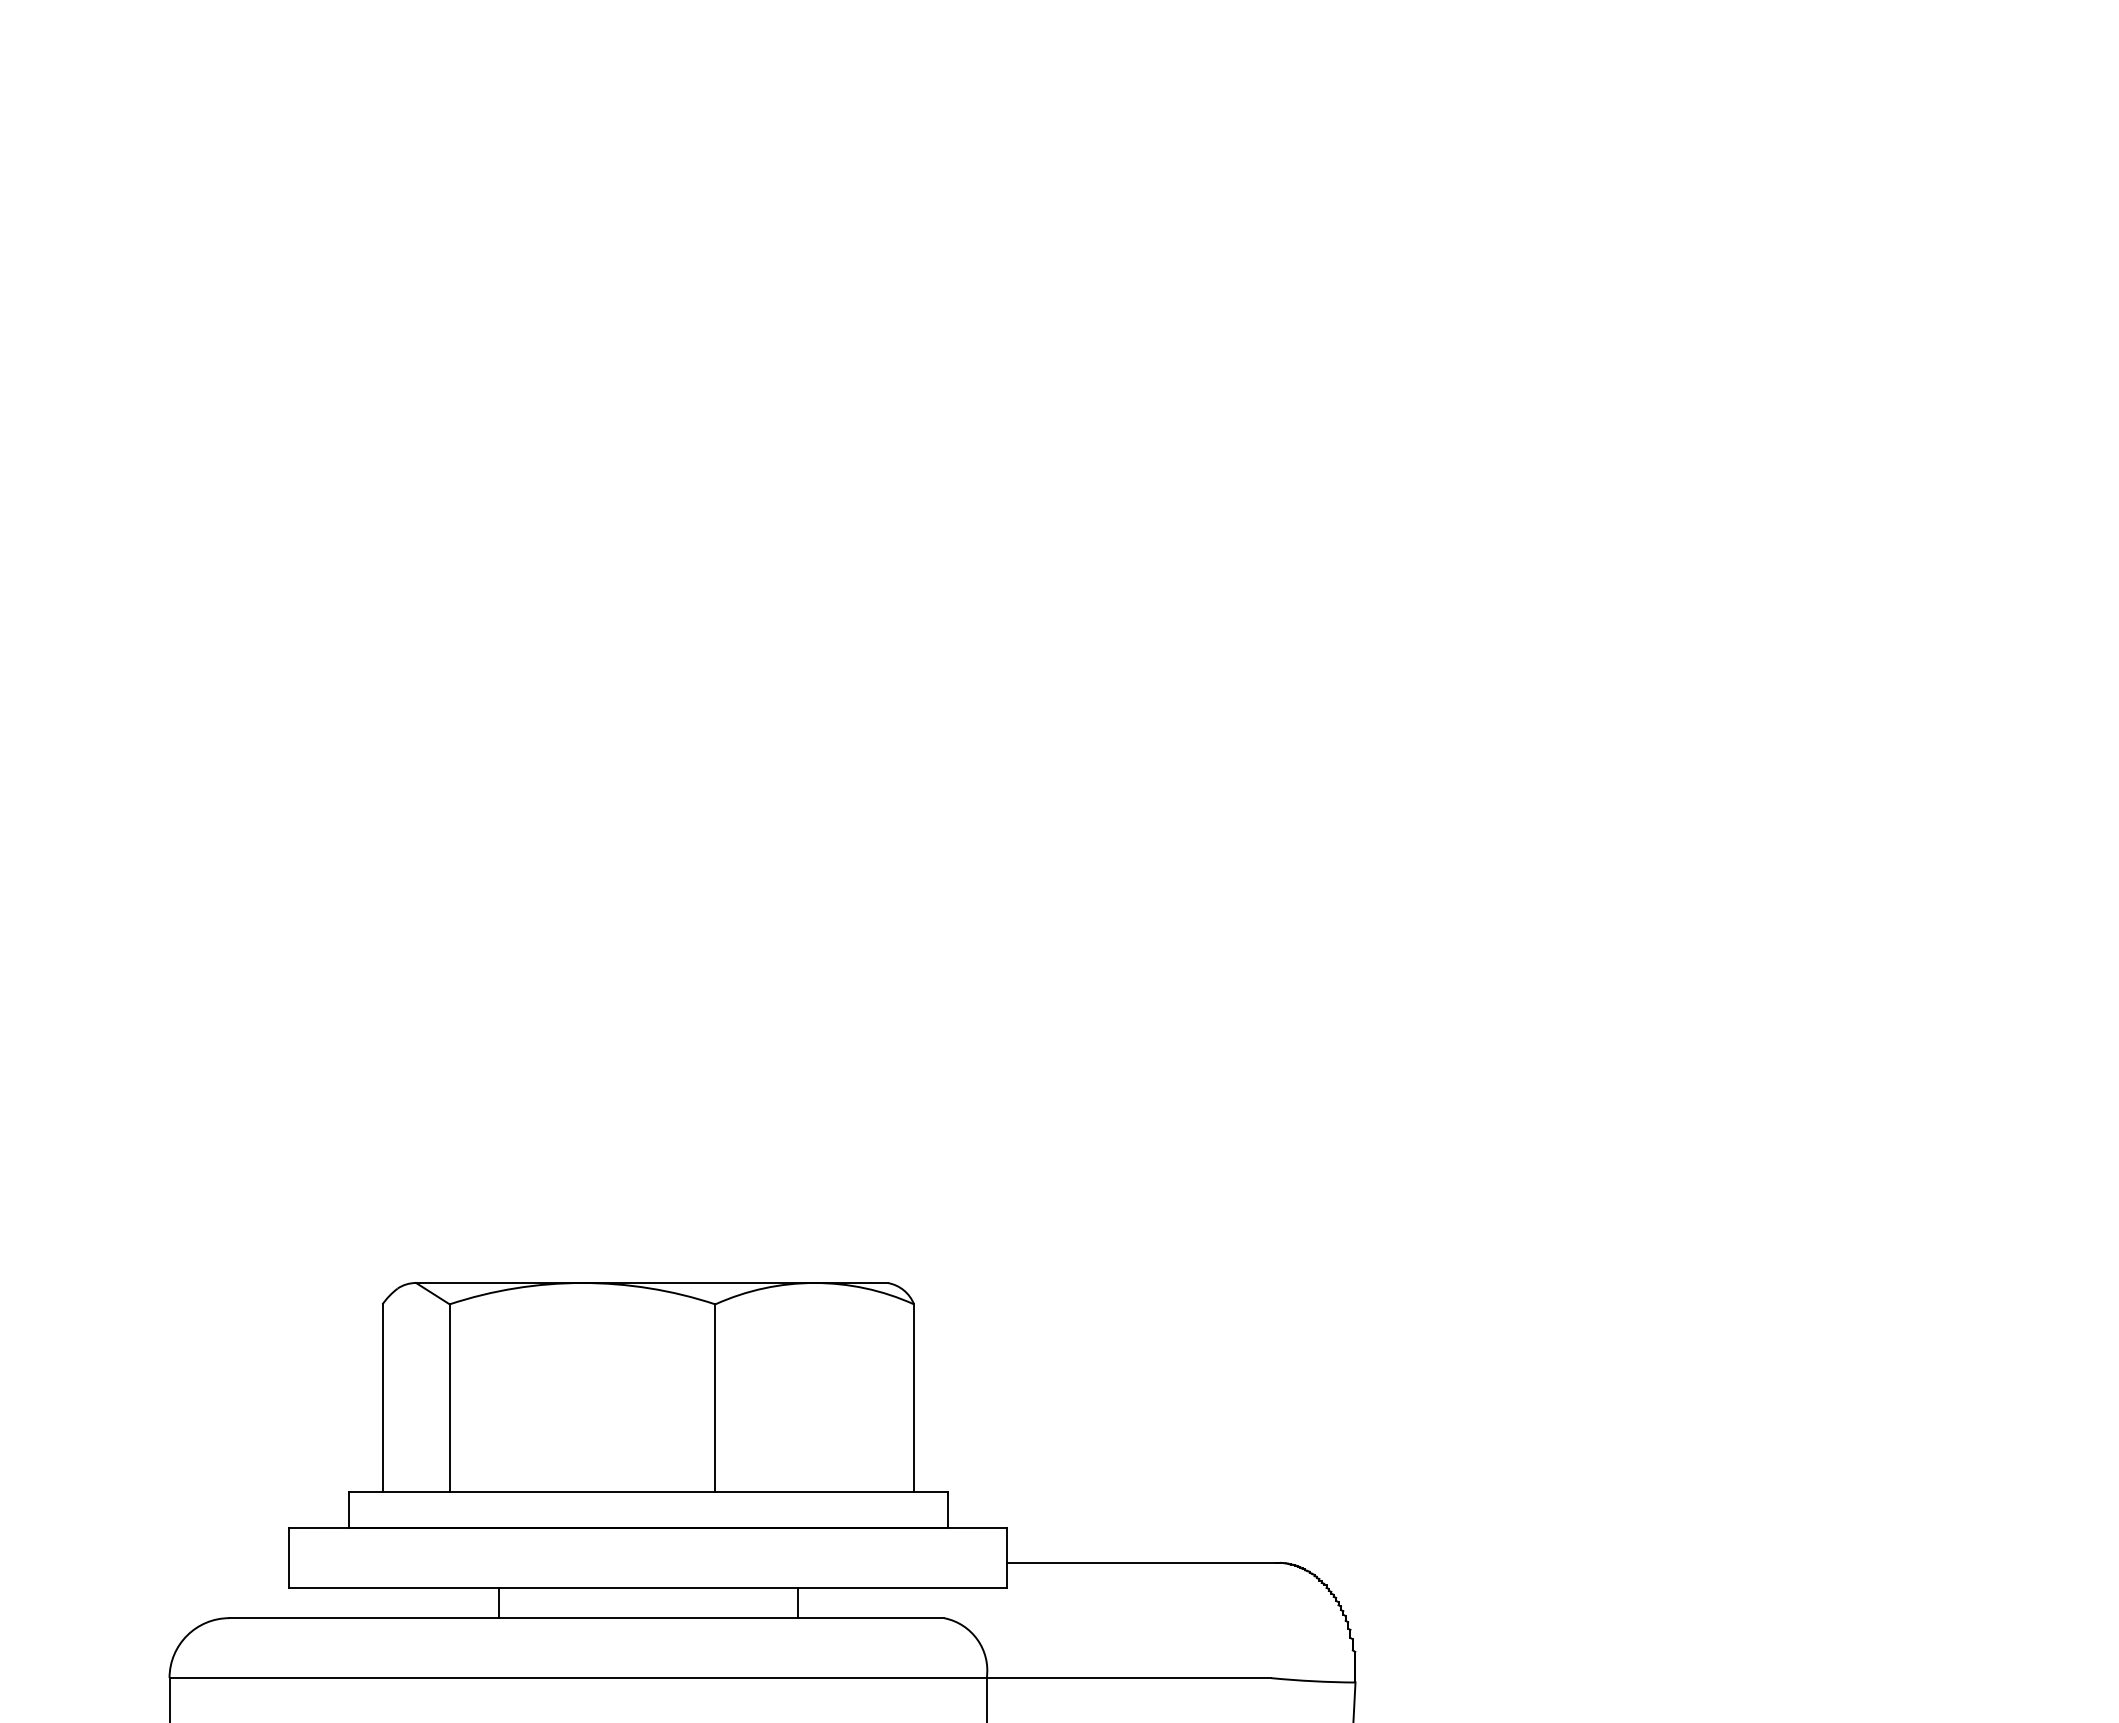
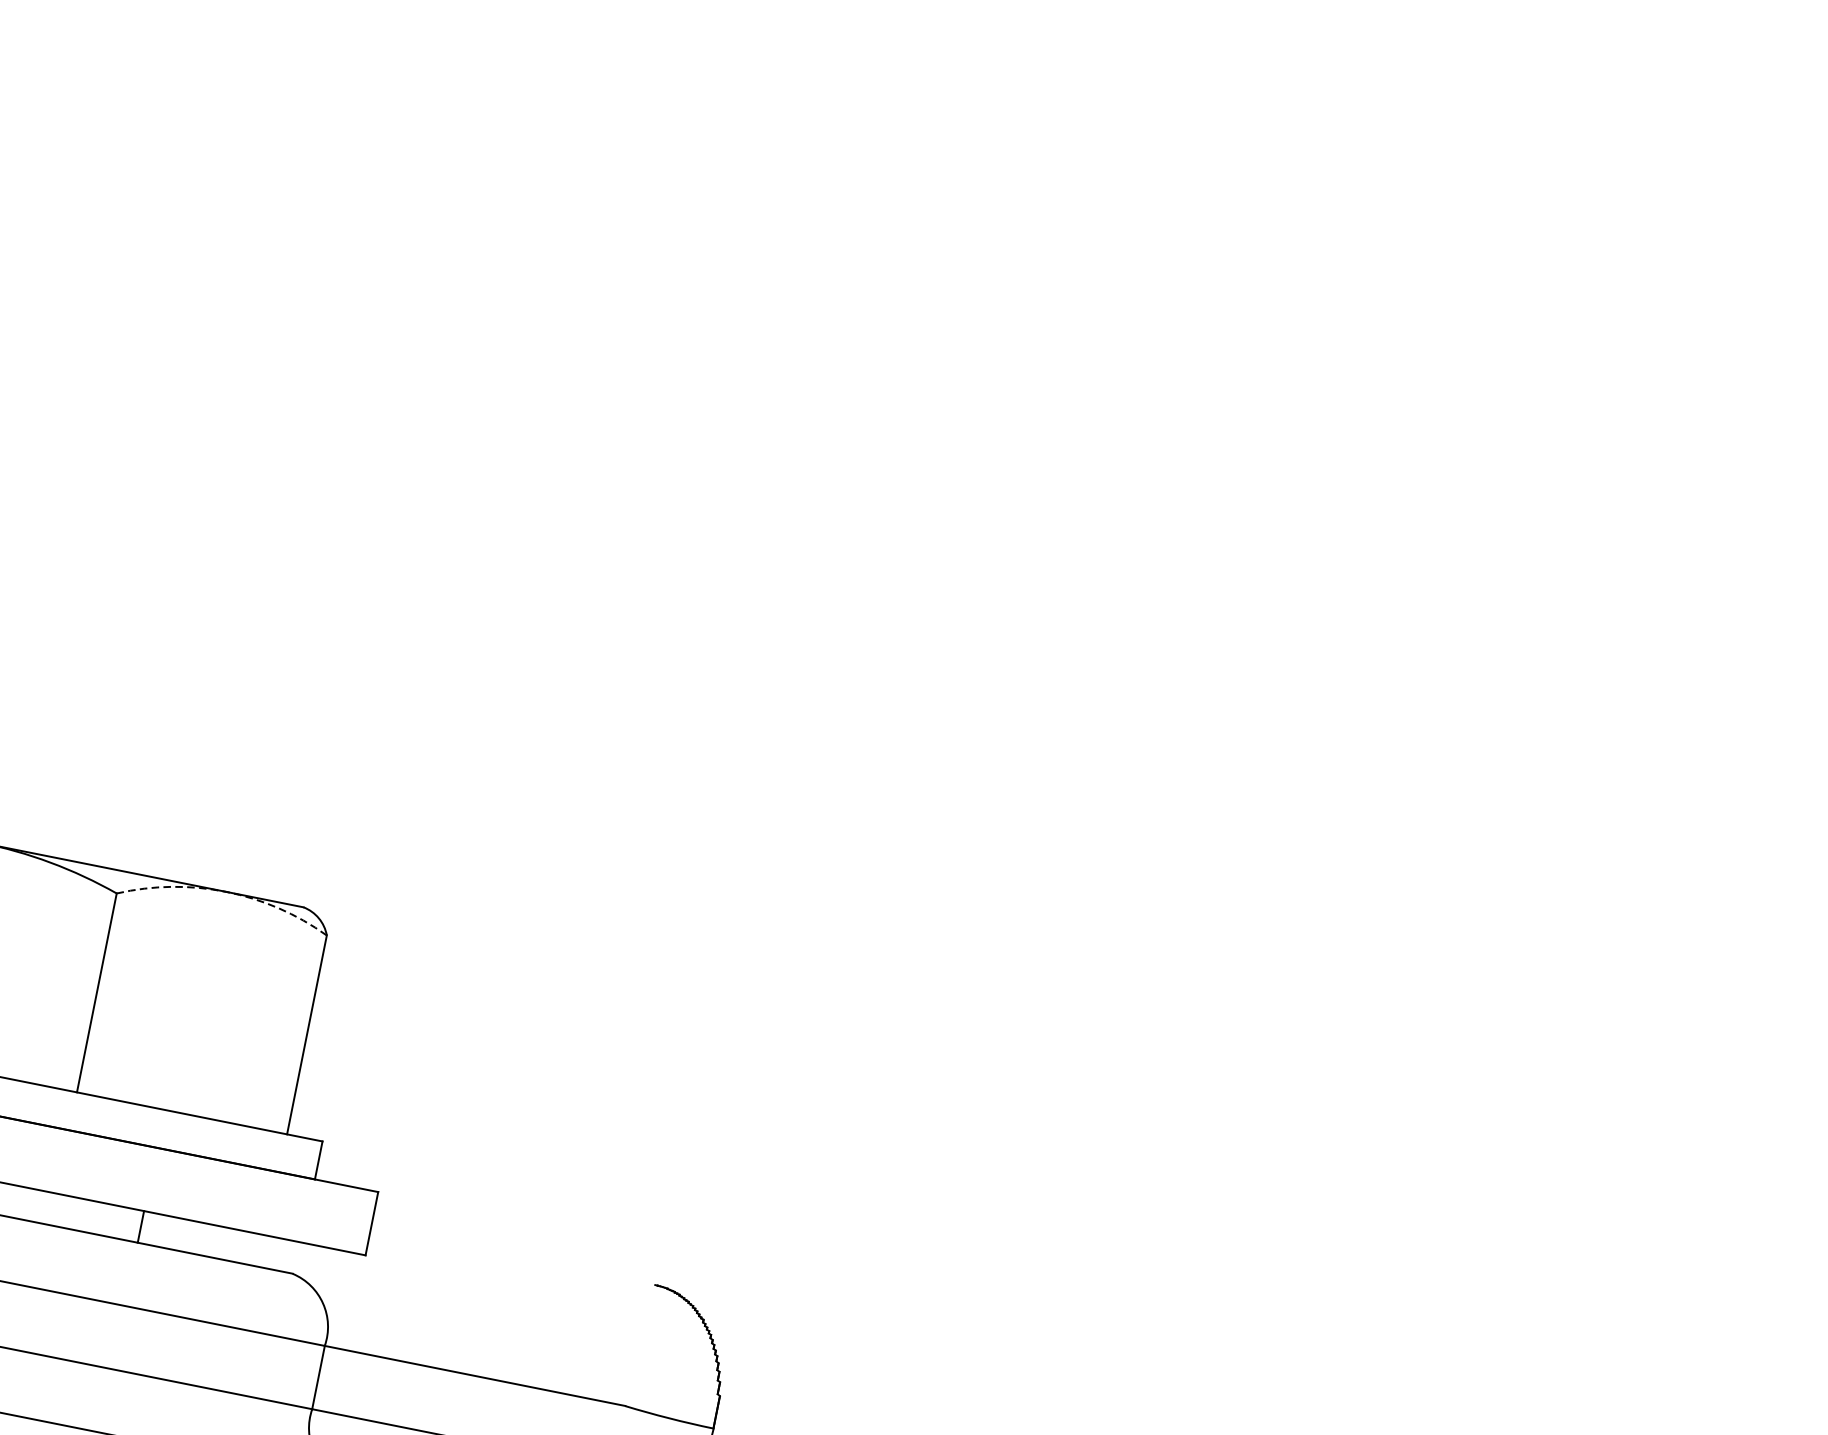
arc: (814, 1283) -> (225, 892), solid -> dashed
line: (1141, 1562) -> (512, 1256), removed

